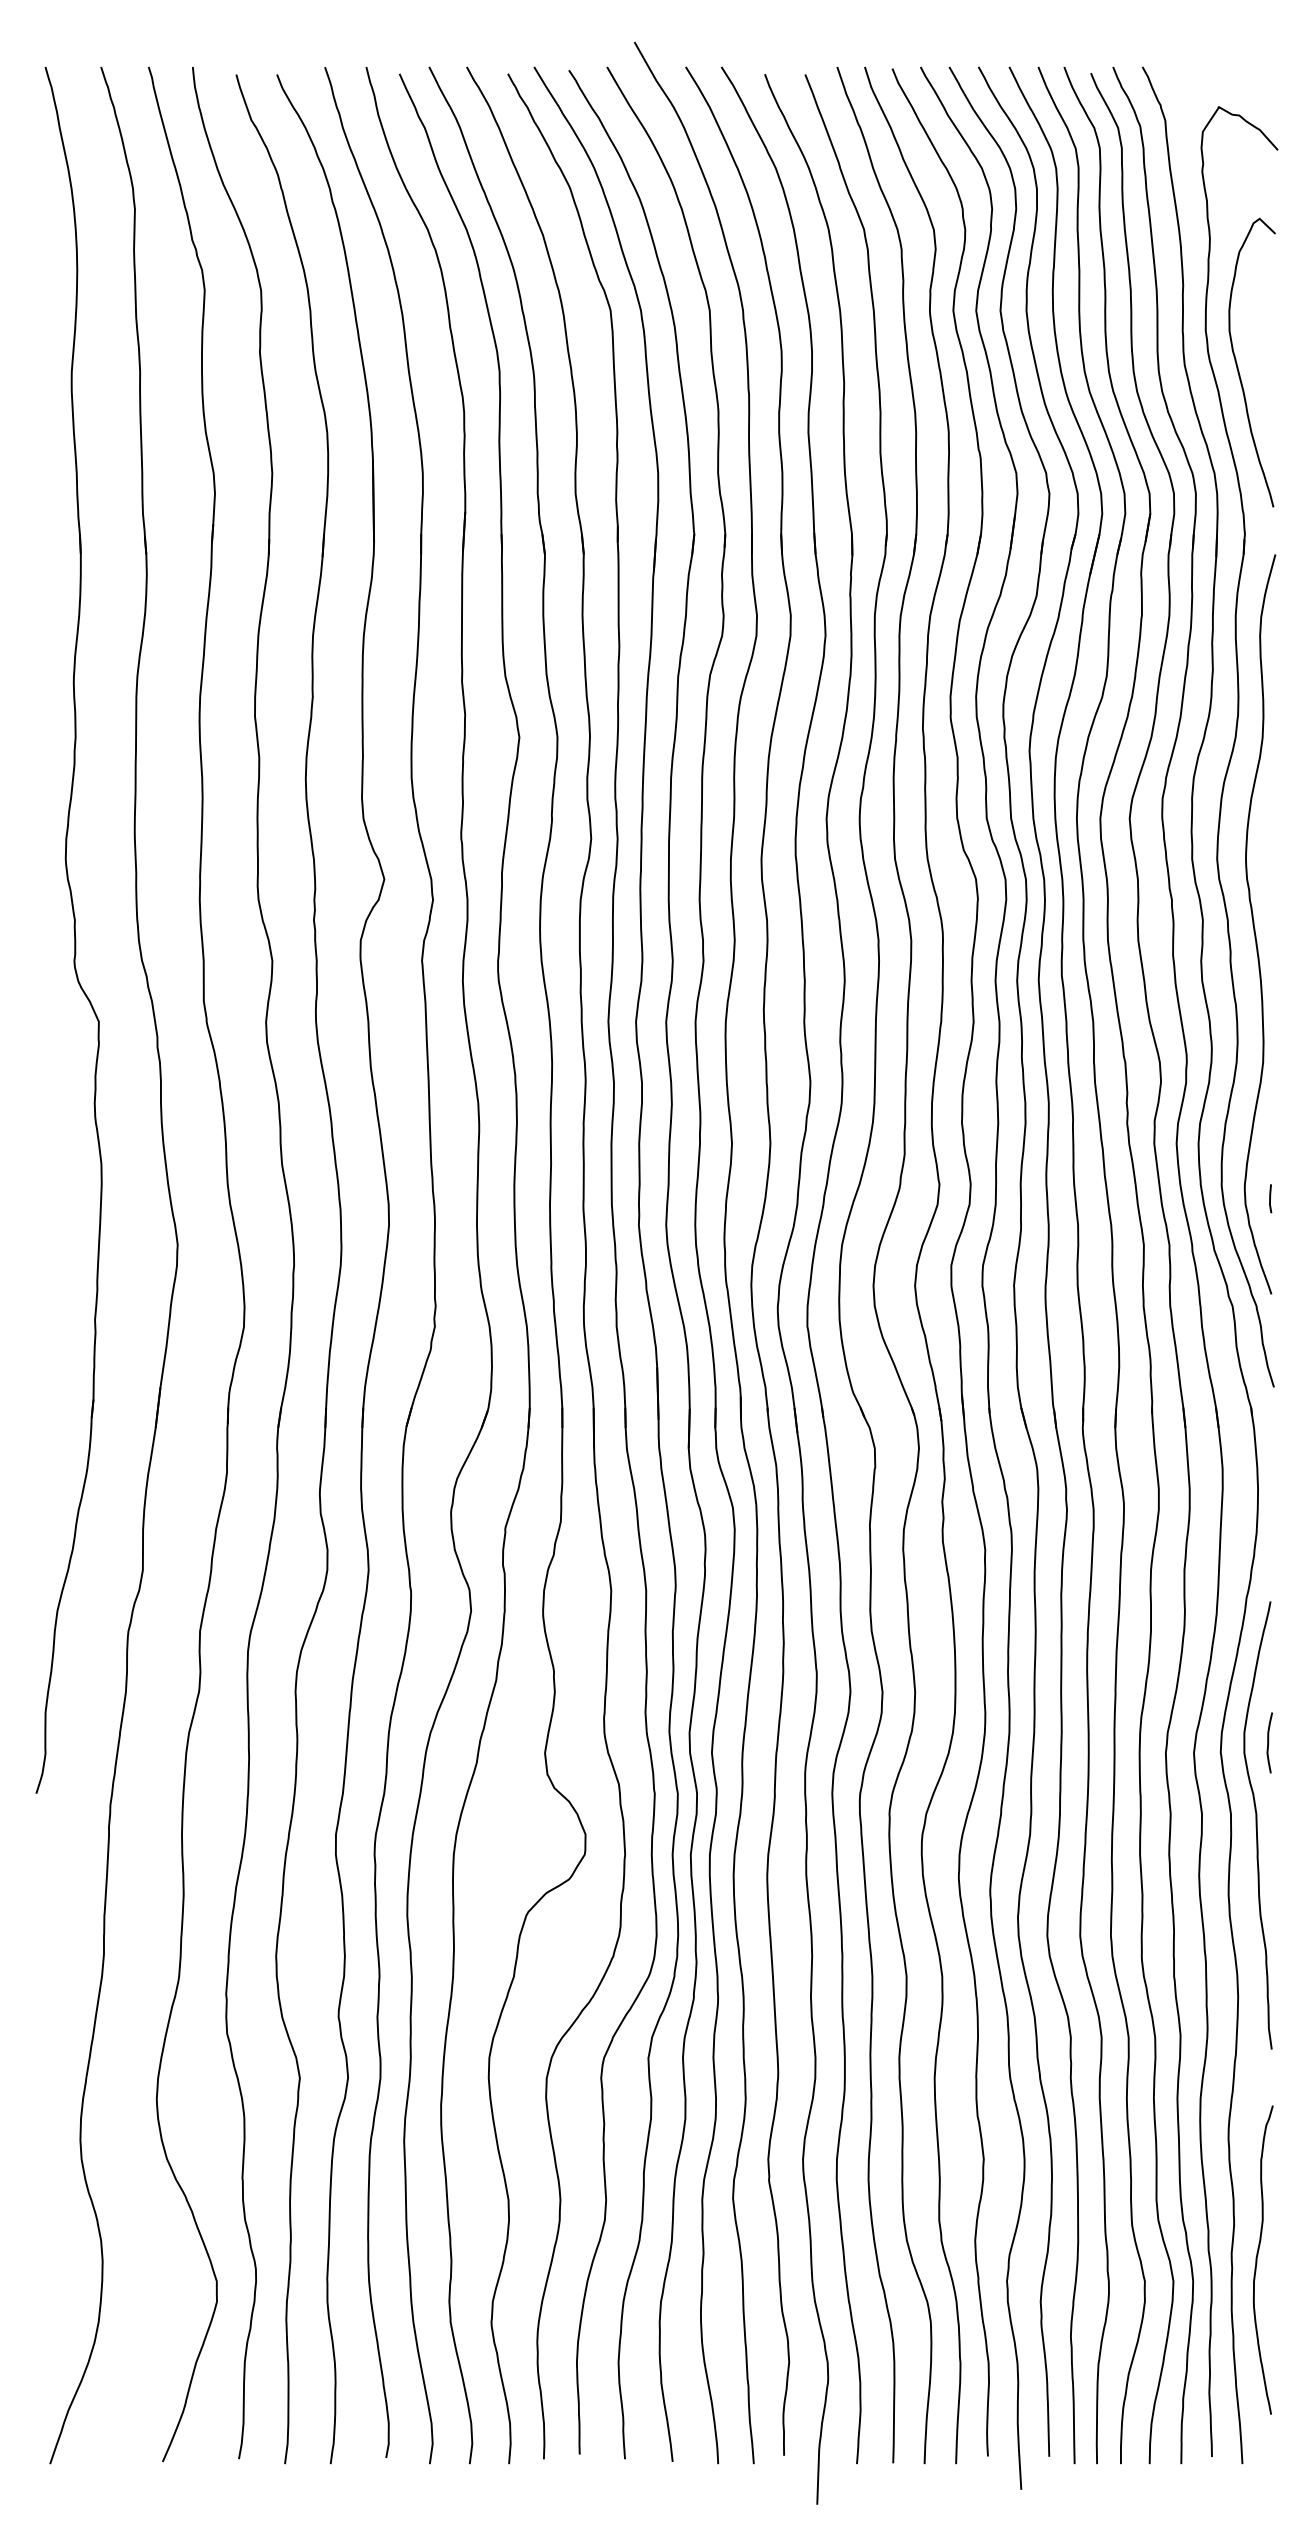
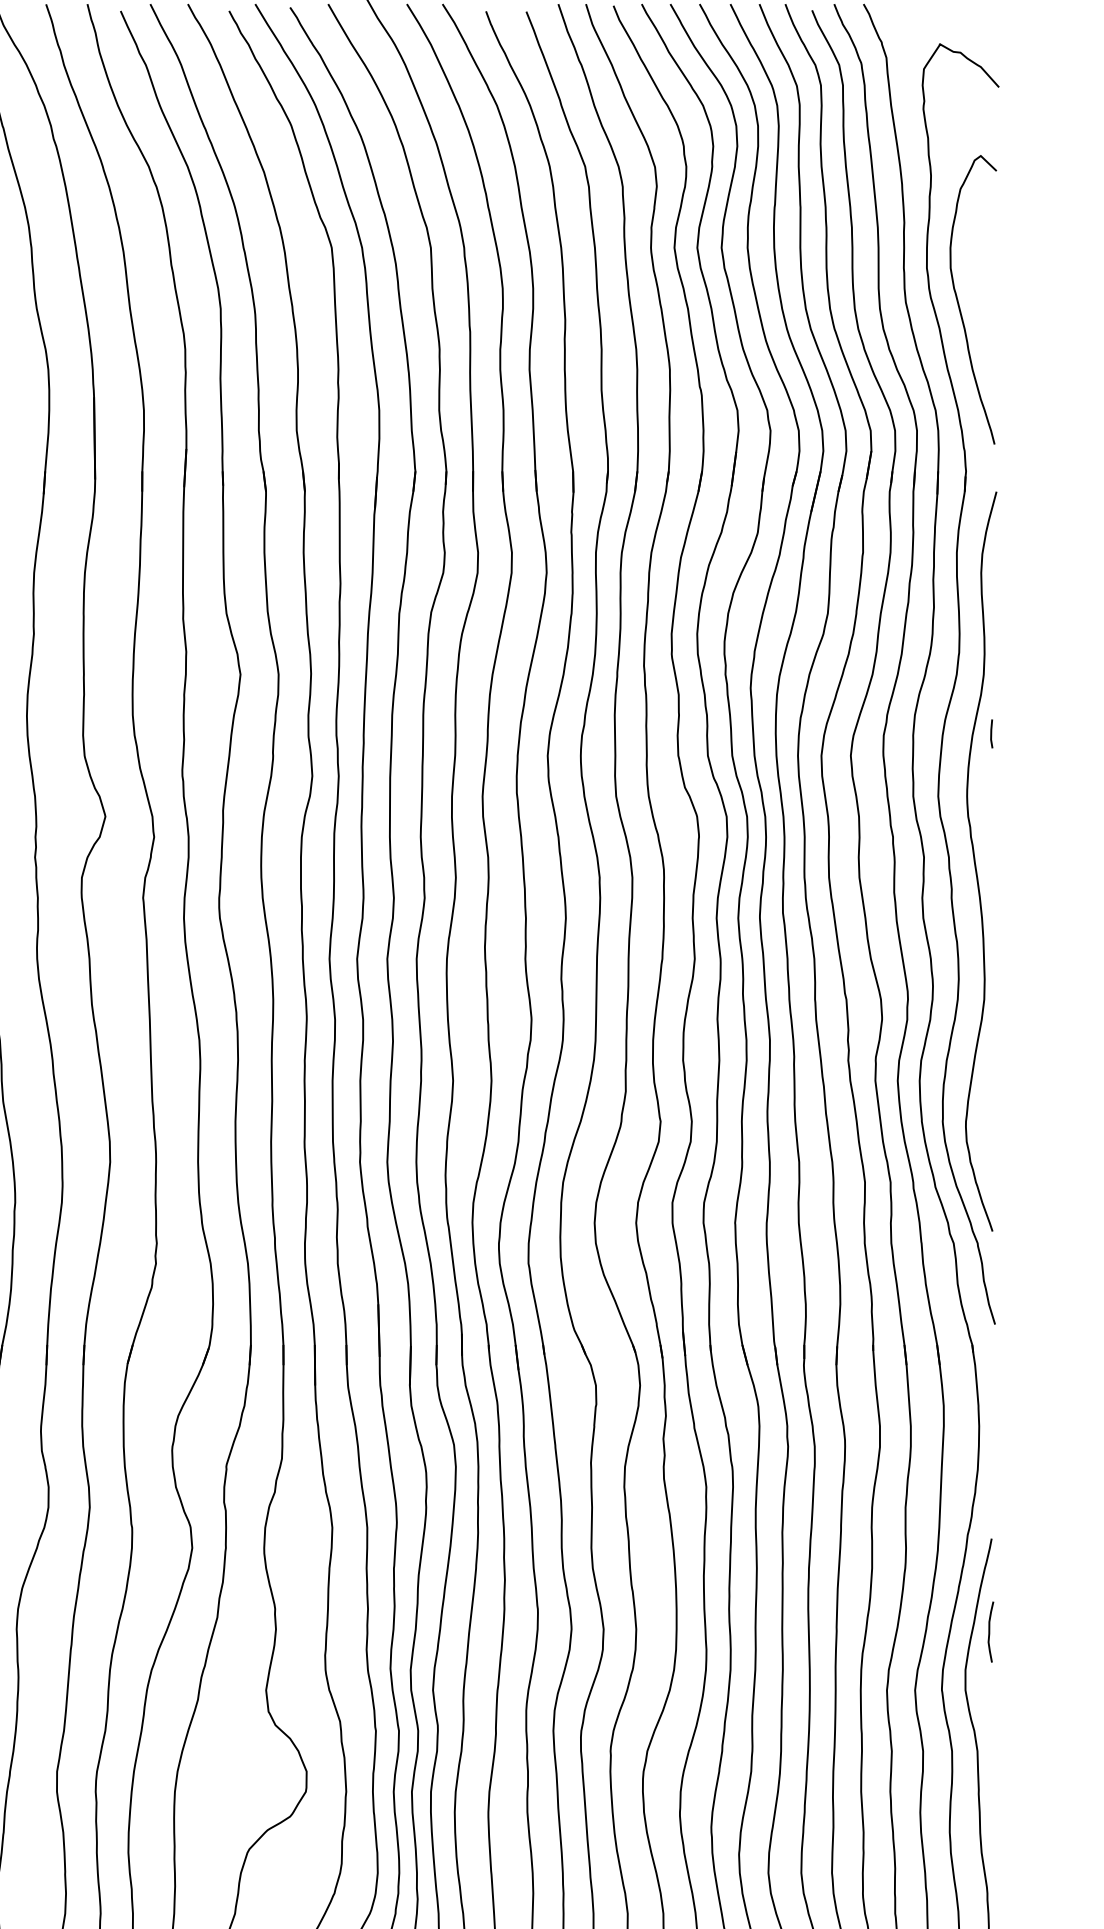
line: (1270, 1198) -> (991, 733), moved
curve: (1269, 1742) -> (990, 1631), moved

